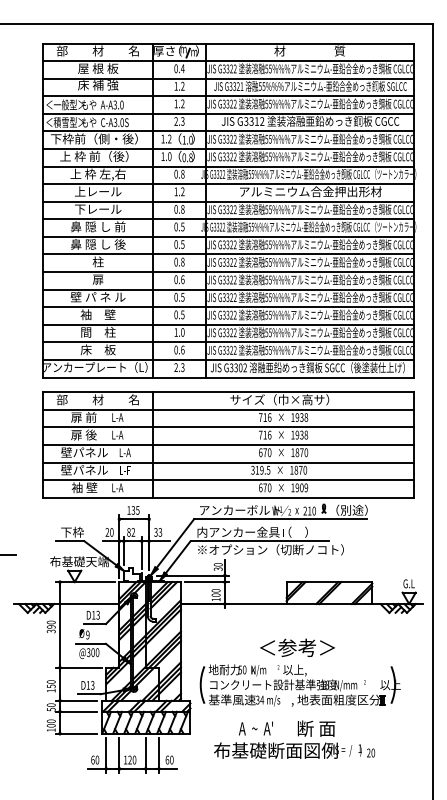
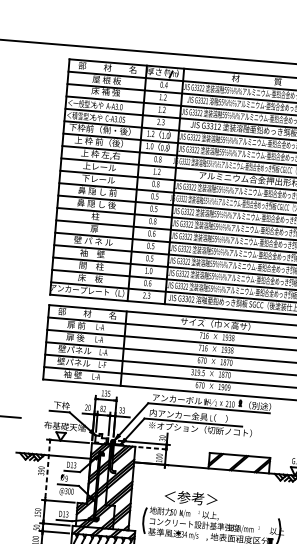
line: (207, 582) -> (154, 448), solid -> dashed
line: (60, 624) -> (48, 469), solid -> dashed
text: (297, 647) -> (191, 497), moved

